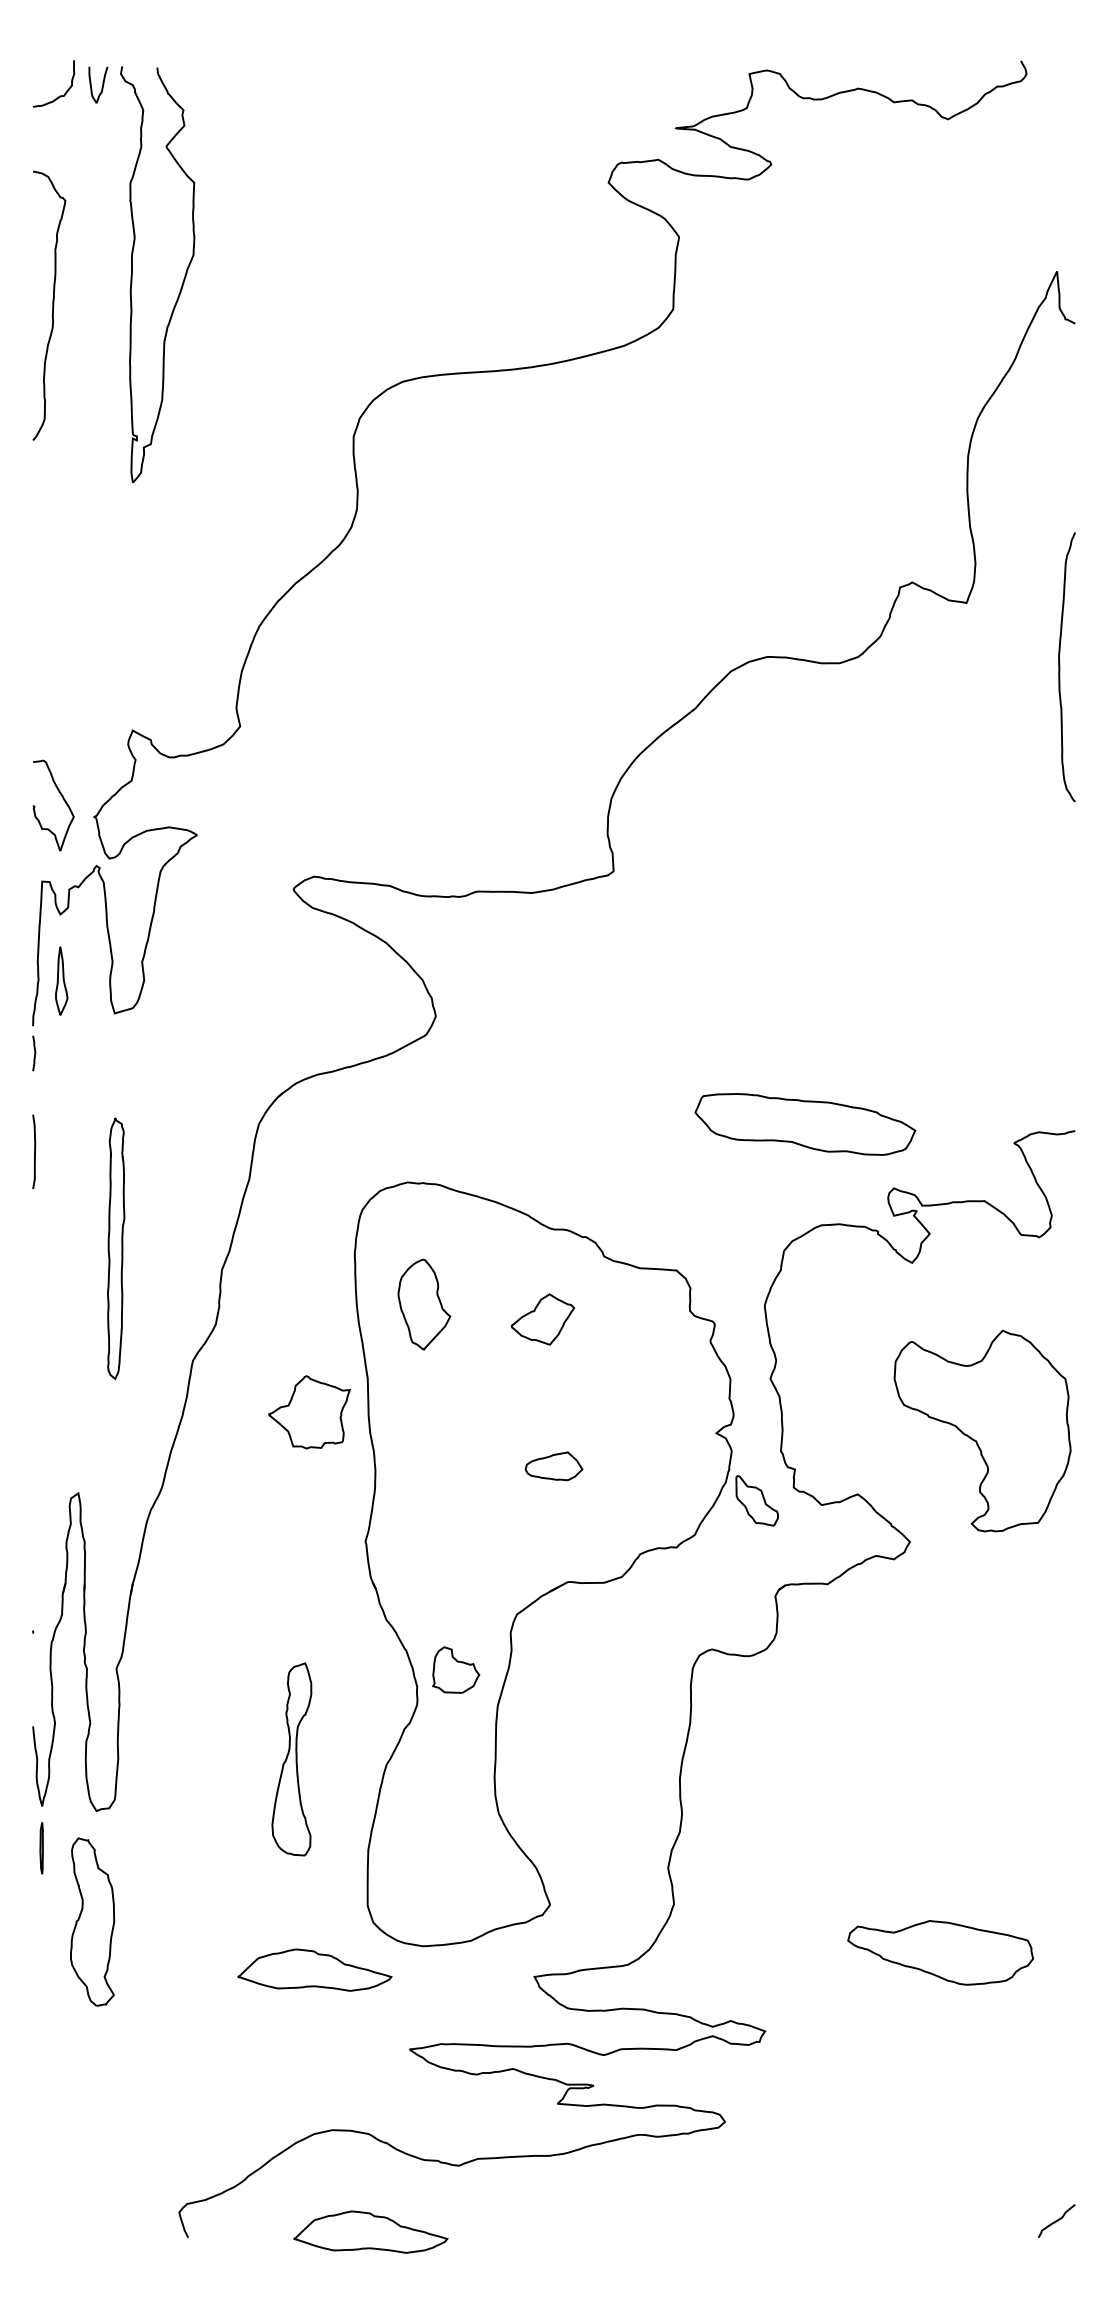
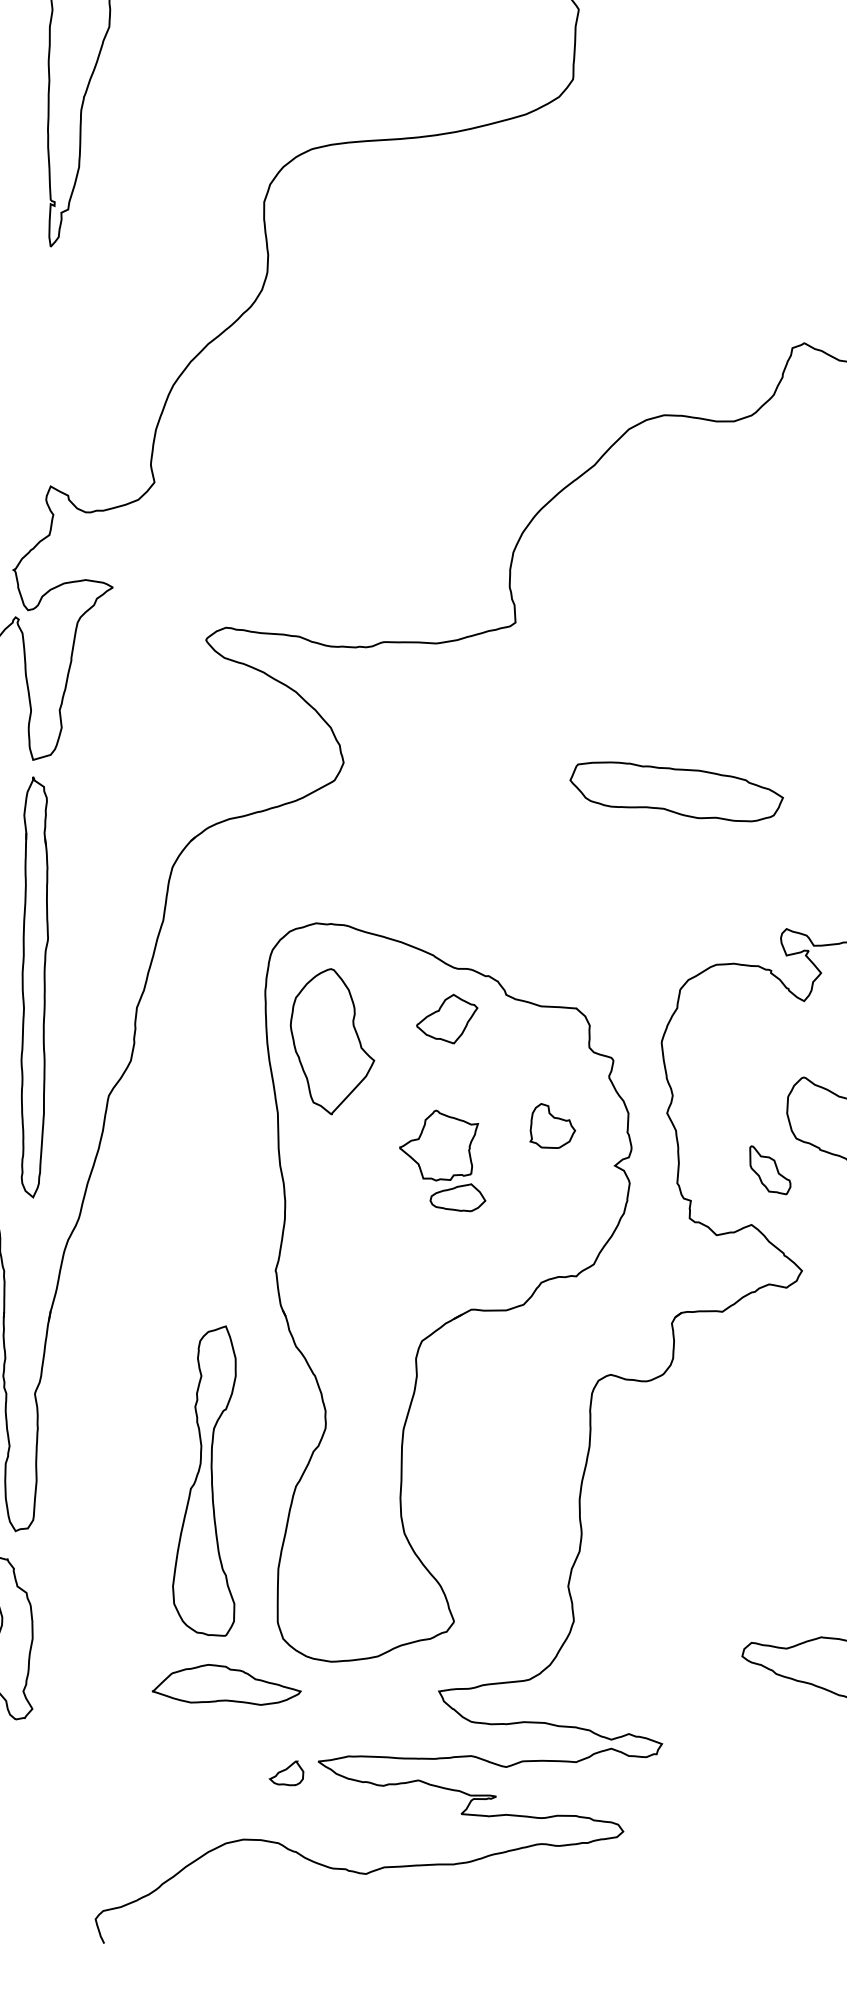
part: (805, 1124) -> (676, 791), moved
part: (115, 1248) -> (33, 987), size x1.67
part: (424, 1304) -> (332, 1041), size x1.67
part: (542, 1319) -> (446, 1019), moved
part: (309, 1412) -> (439, 1145), moved
part: (756, 1500) -> (769, 1169), moved
part: (456, 1669) -> (553, 1125), moved
part: (291, 1759) -> (204, 1481), size x1.67
part: (376, 2061) -> (286, 1773), added
part: (370, 2231) -> (280, 1937), removed

